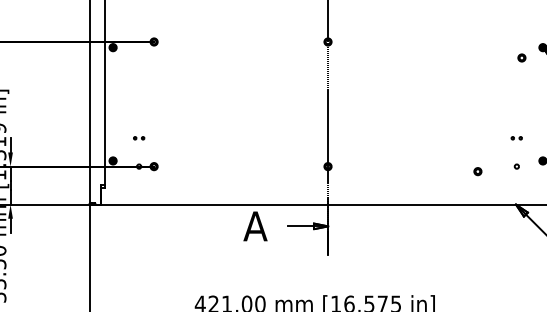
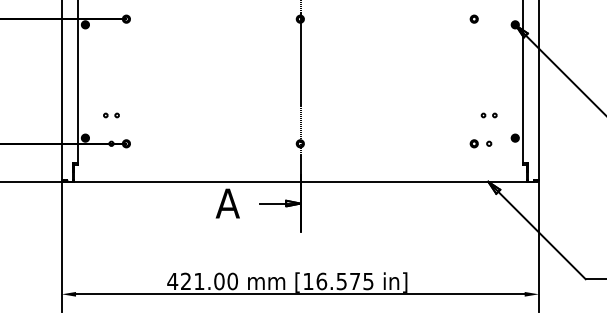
part: (521, 57) -> (473, 18), moved
part: (139, 138) -> (111, 115), size x1.43
part: (516, 138) -> (488, 115), size x1.43
part: (477, 171) -> (473, 143), moved

